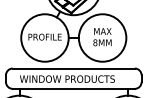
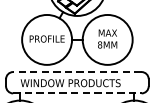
line: (73, 68) -> (77, 72), solid -> dashed
line: (74, 88) -> (78, 93), solid -> dashed

